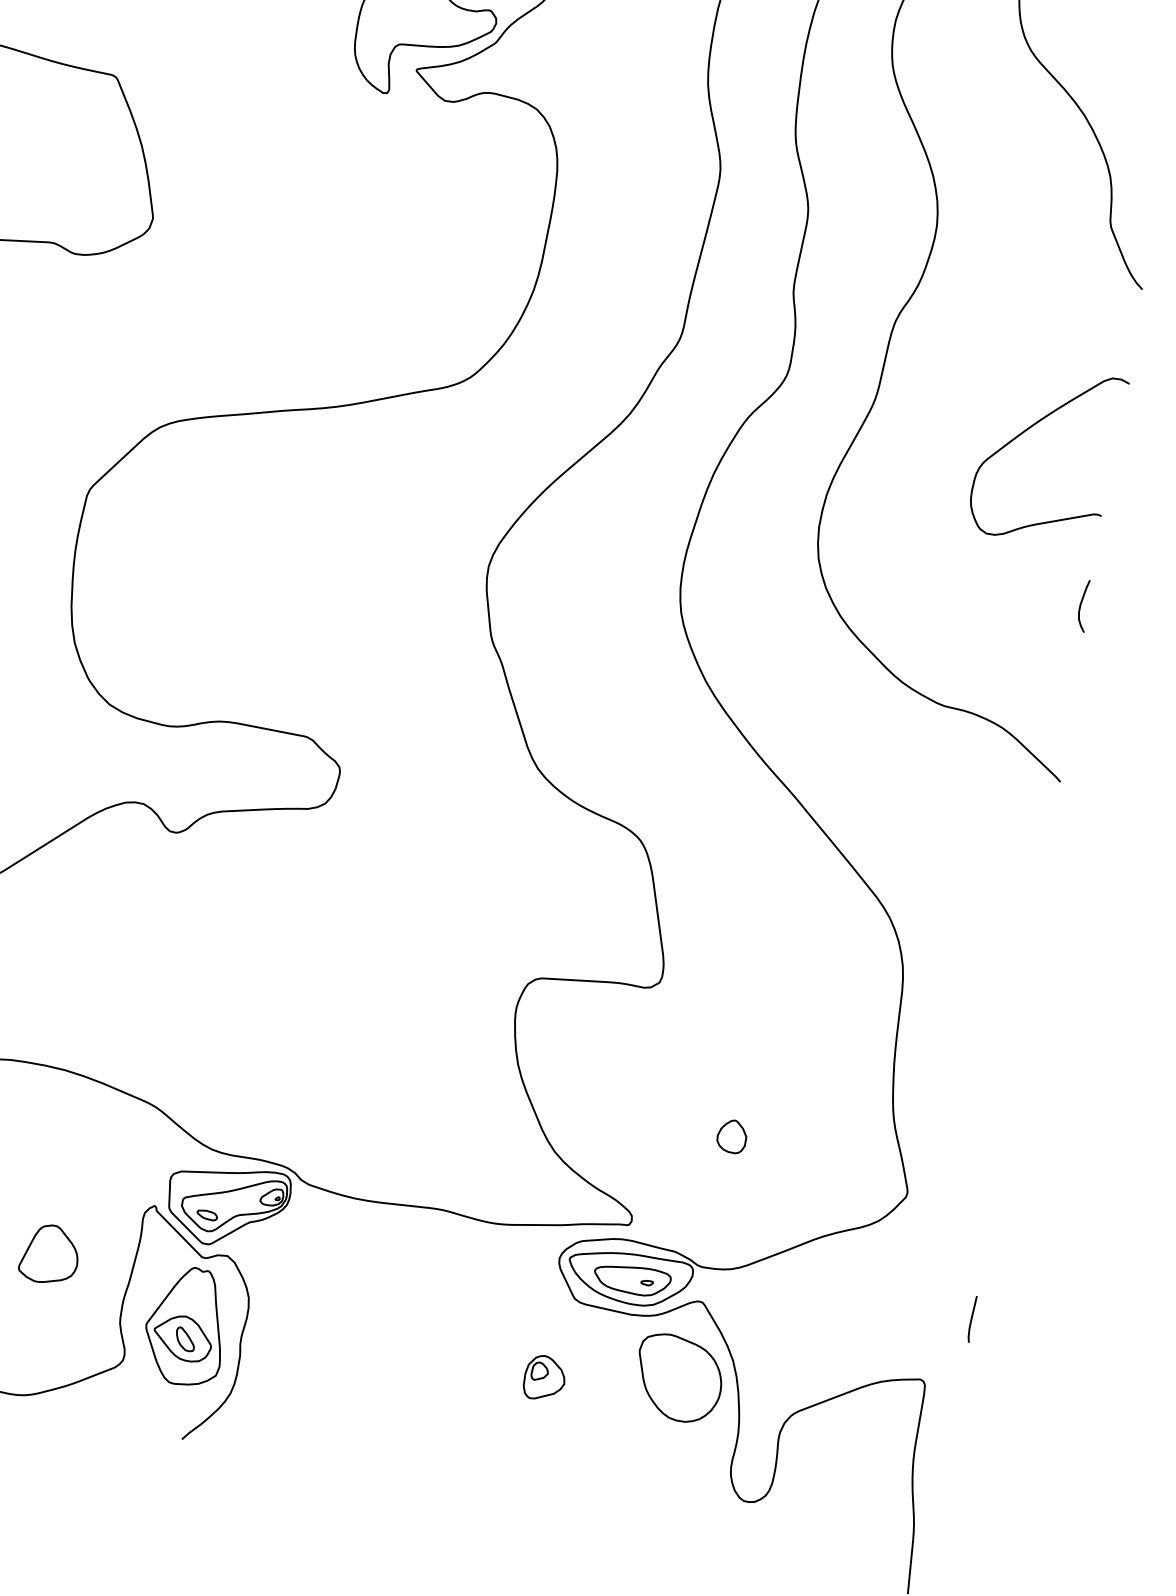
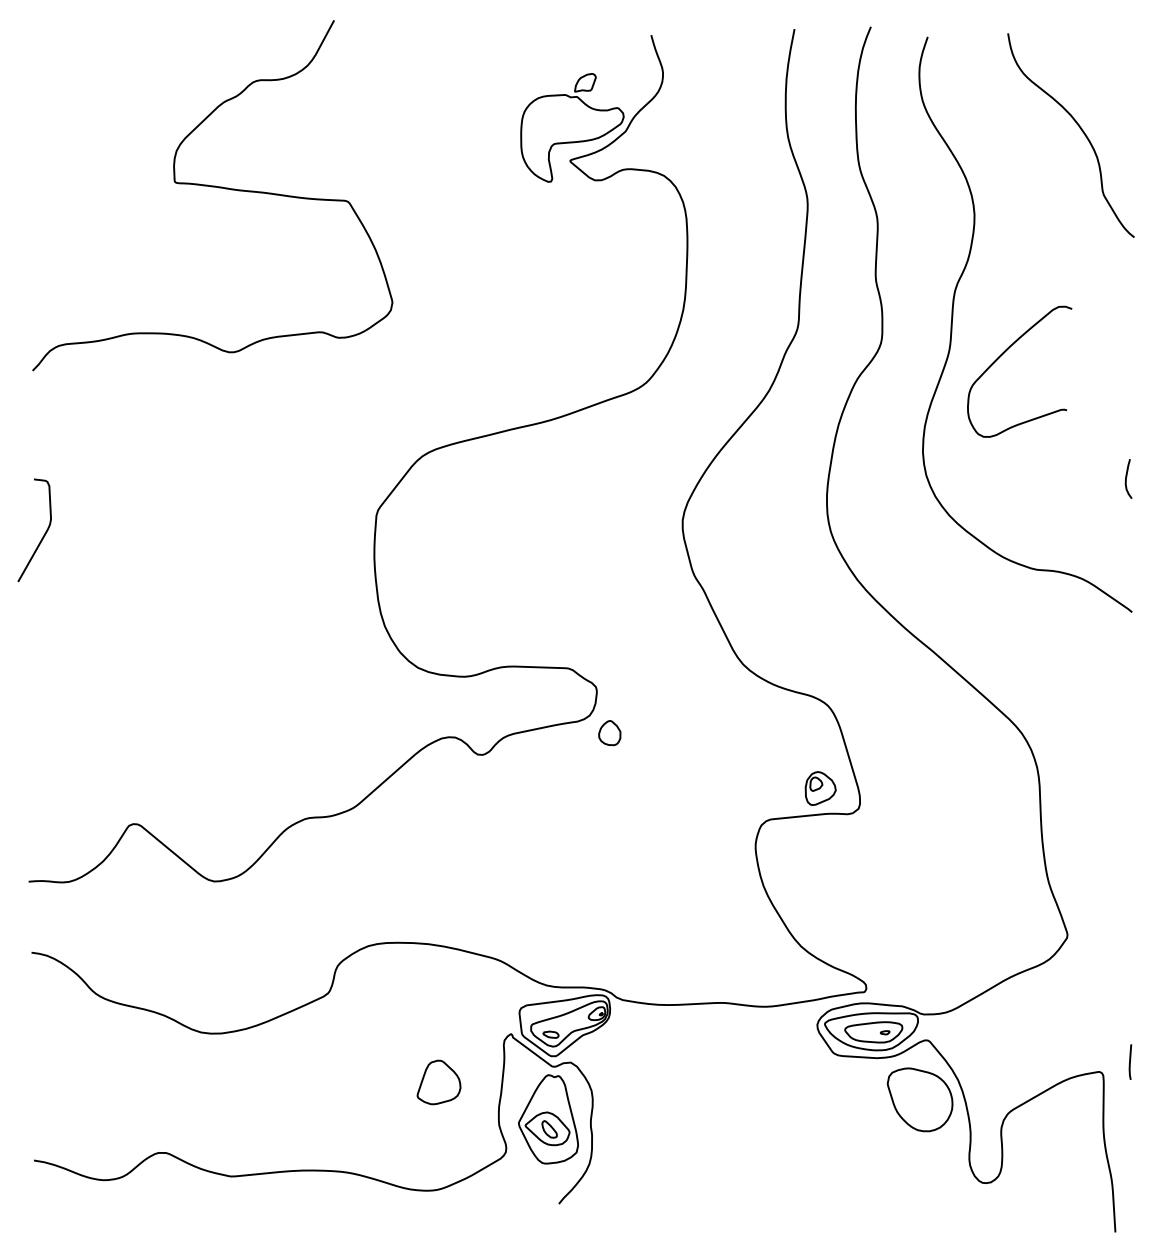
curve: (1029, 429) -> (1003, 354), moved
part: (731, 1136) -> (609, 733), moved
line: (972, 1318) -> (1130, 1061), moved
part: (544, 1378) -> (820, 788), moved

